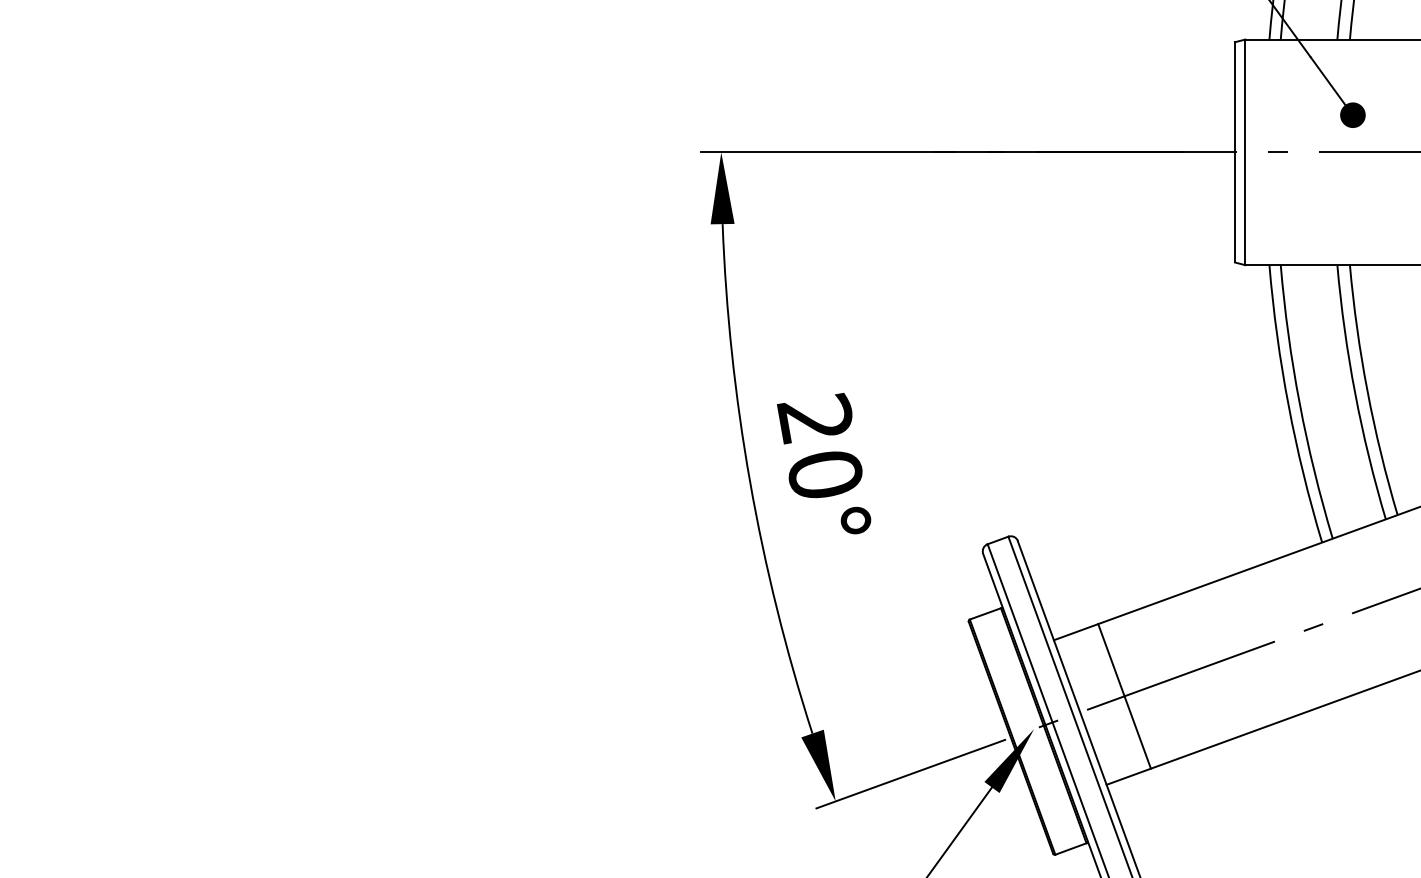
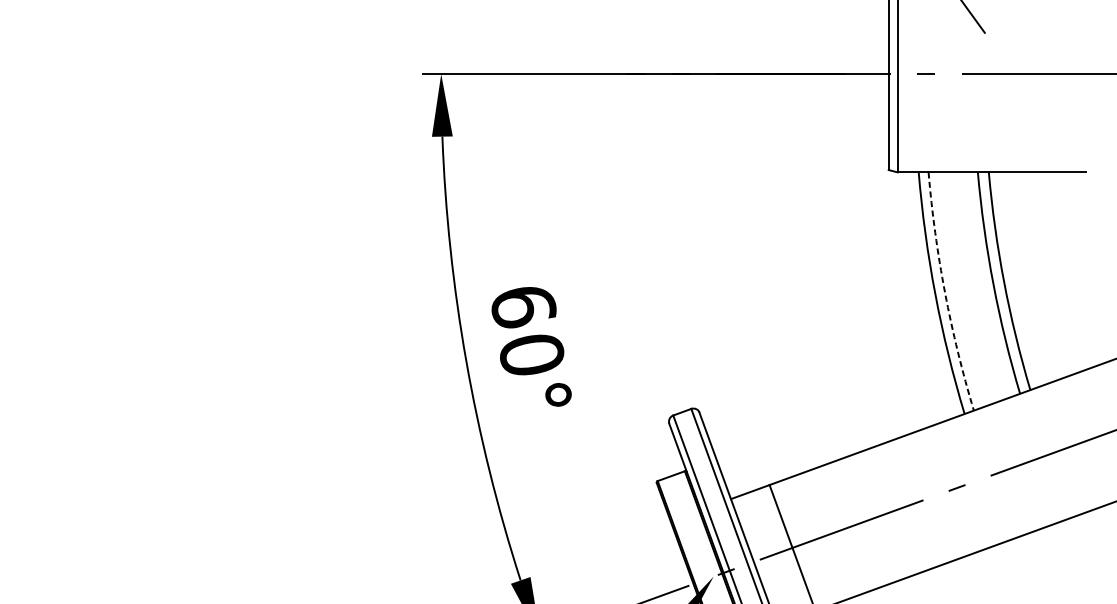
fill: (1352, 115) -> (991, 42), removed
arc: (1299, 403) -> (944, 292), solid -> dashed
text: (815, 418) -> (523, 305), 20° -> 60°

